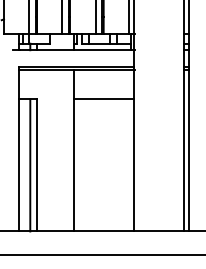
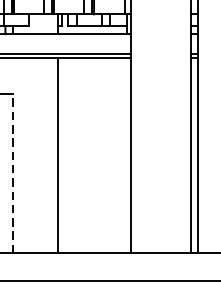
line: (104, 99) -> (95, 93), removed
line: (30, 165) -> (5, 173), removed
line: (36, 165) -> (12, 173), solid -> dashed

